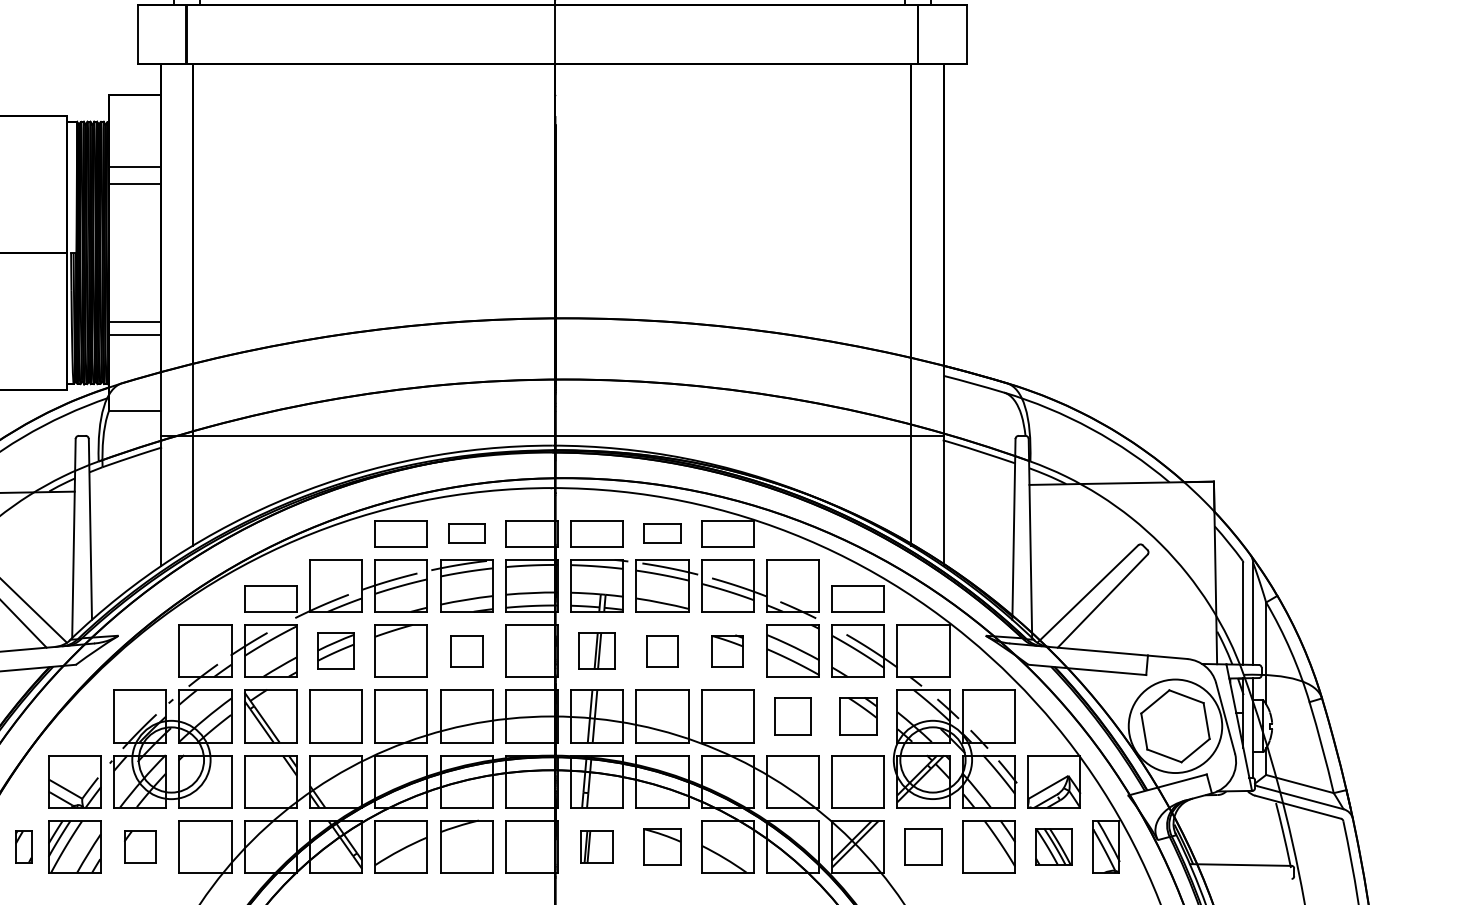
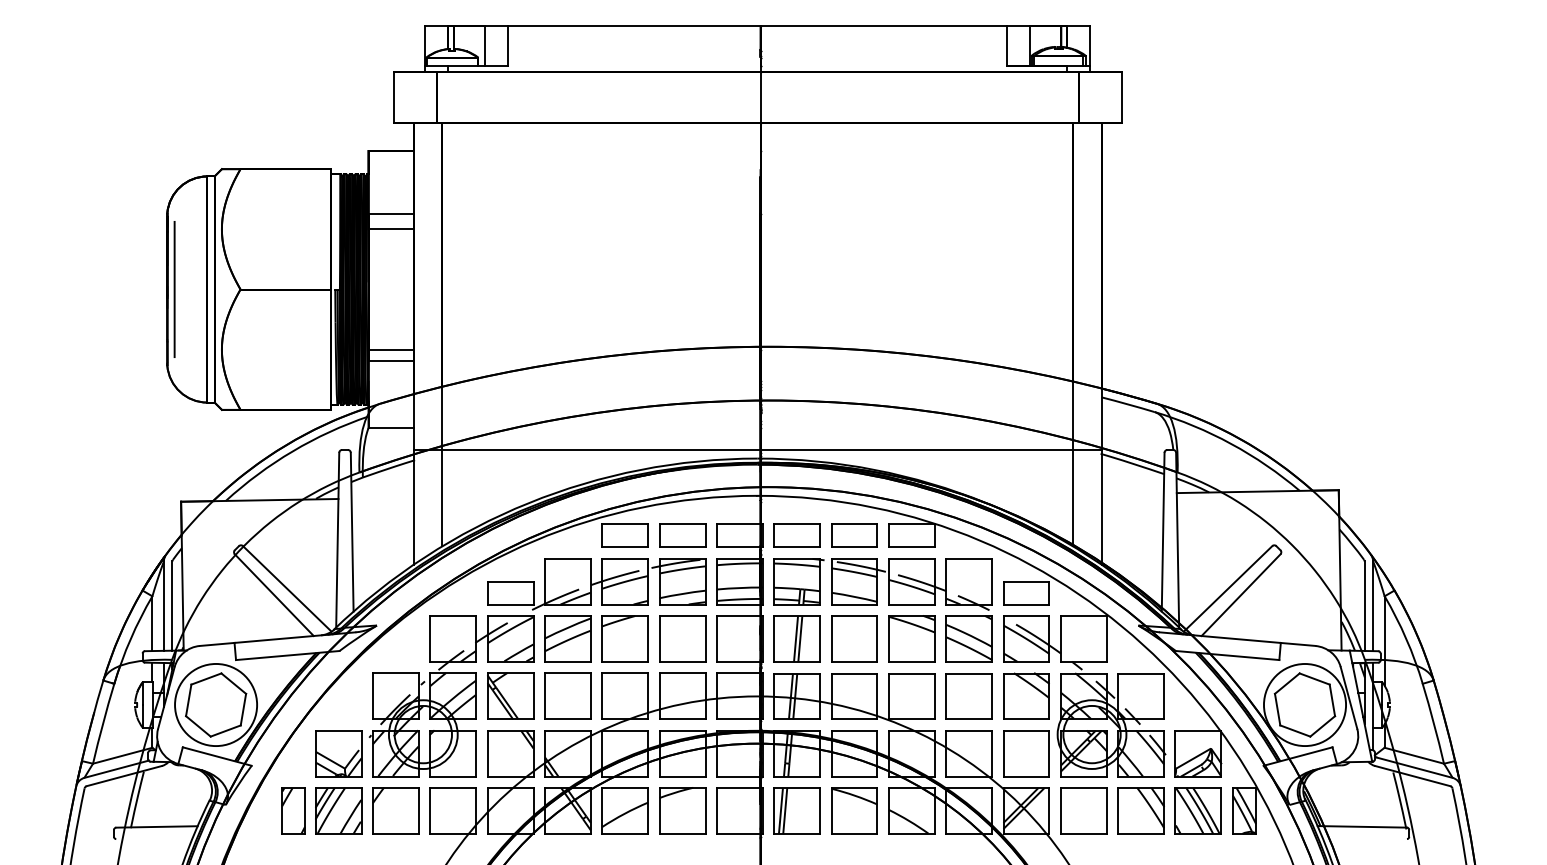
part: (466, 533) -> (682, 535), size x1.43
part: (662, 533) -> (854, 535), size x1.43
part: (335, 650) -> (567, 638), size x1.43
part: (466, 650) -> (682, 638), size x1.67
part: (596, 650) -> (796, 638), size x1.43
part: (662, 650) -> (854, 638), size x1.67
part: (727, 650) -> (911, 638), size x1.67
part: (858, 715) -> (1026, 695), size x1.43
part: (792, 716) -> (968, 696), size x1.43
part: (23, 846) -> (293, 810), size x1.67
part: (139, 846) -> (395, 810), size x1.67
part: (596, 846) -> (796, 810), size x1.67
part: (662, 846) -> (854, 810), size x1.43
part: (923, 846) -> (1083, 810), size x1.43
part: (1053, 846) -> (1197, 810), size x1.43

